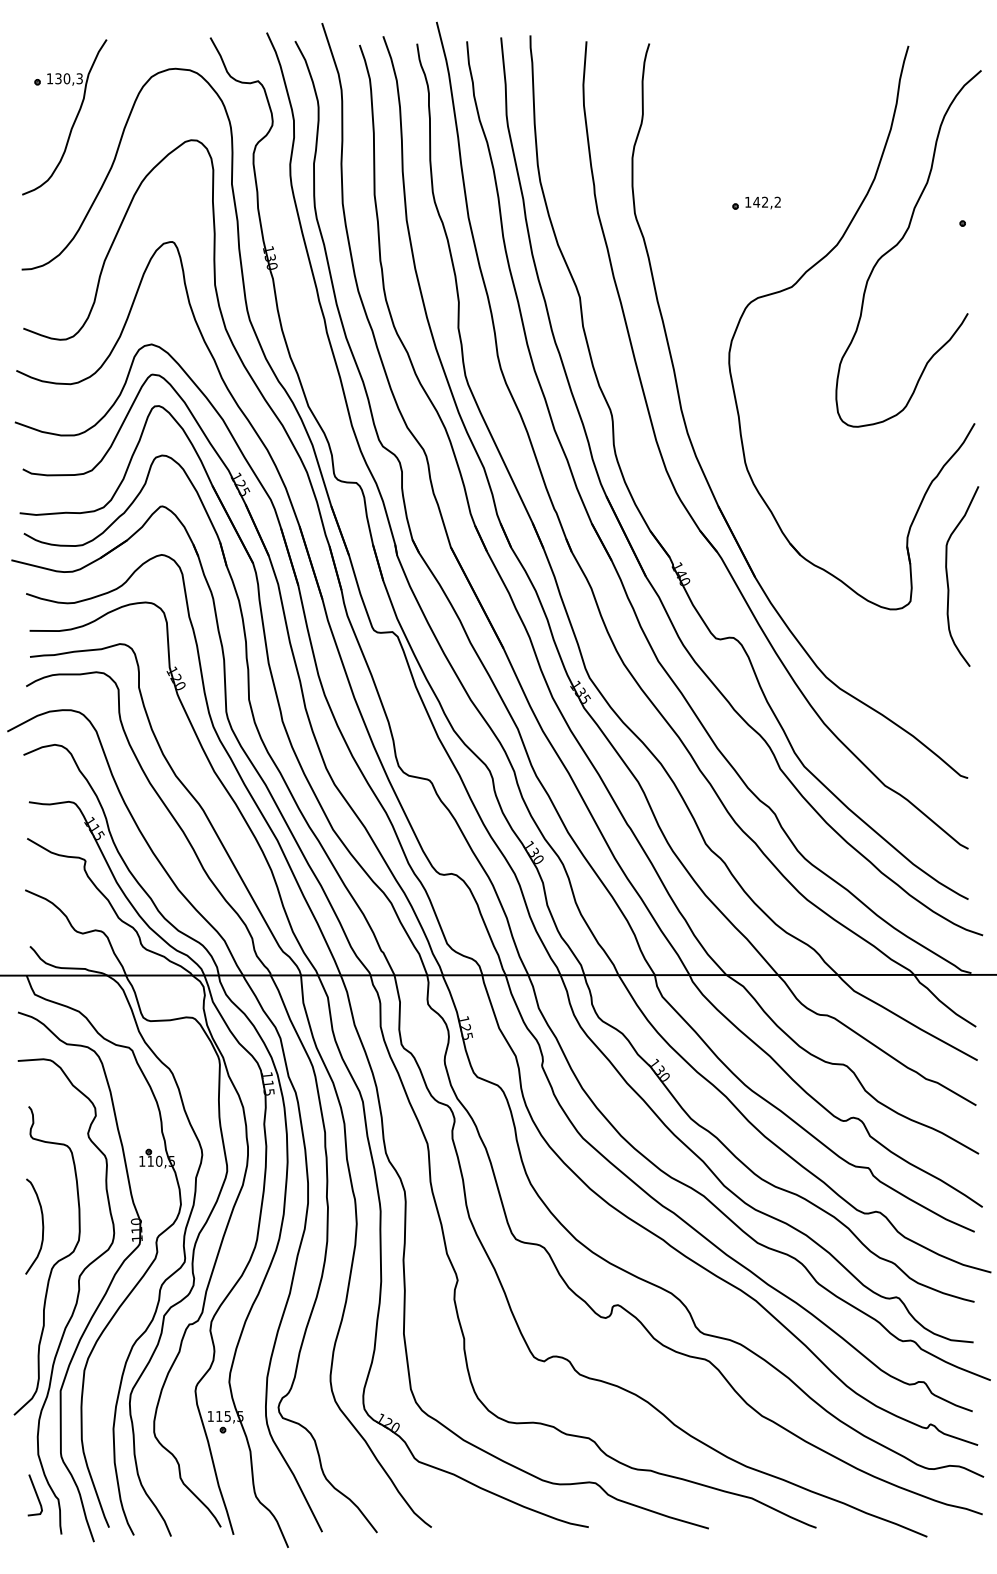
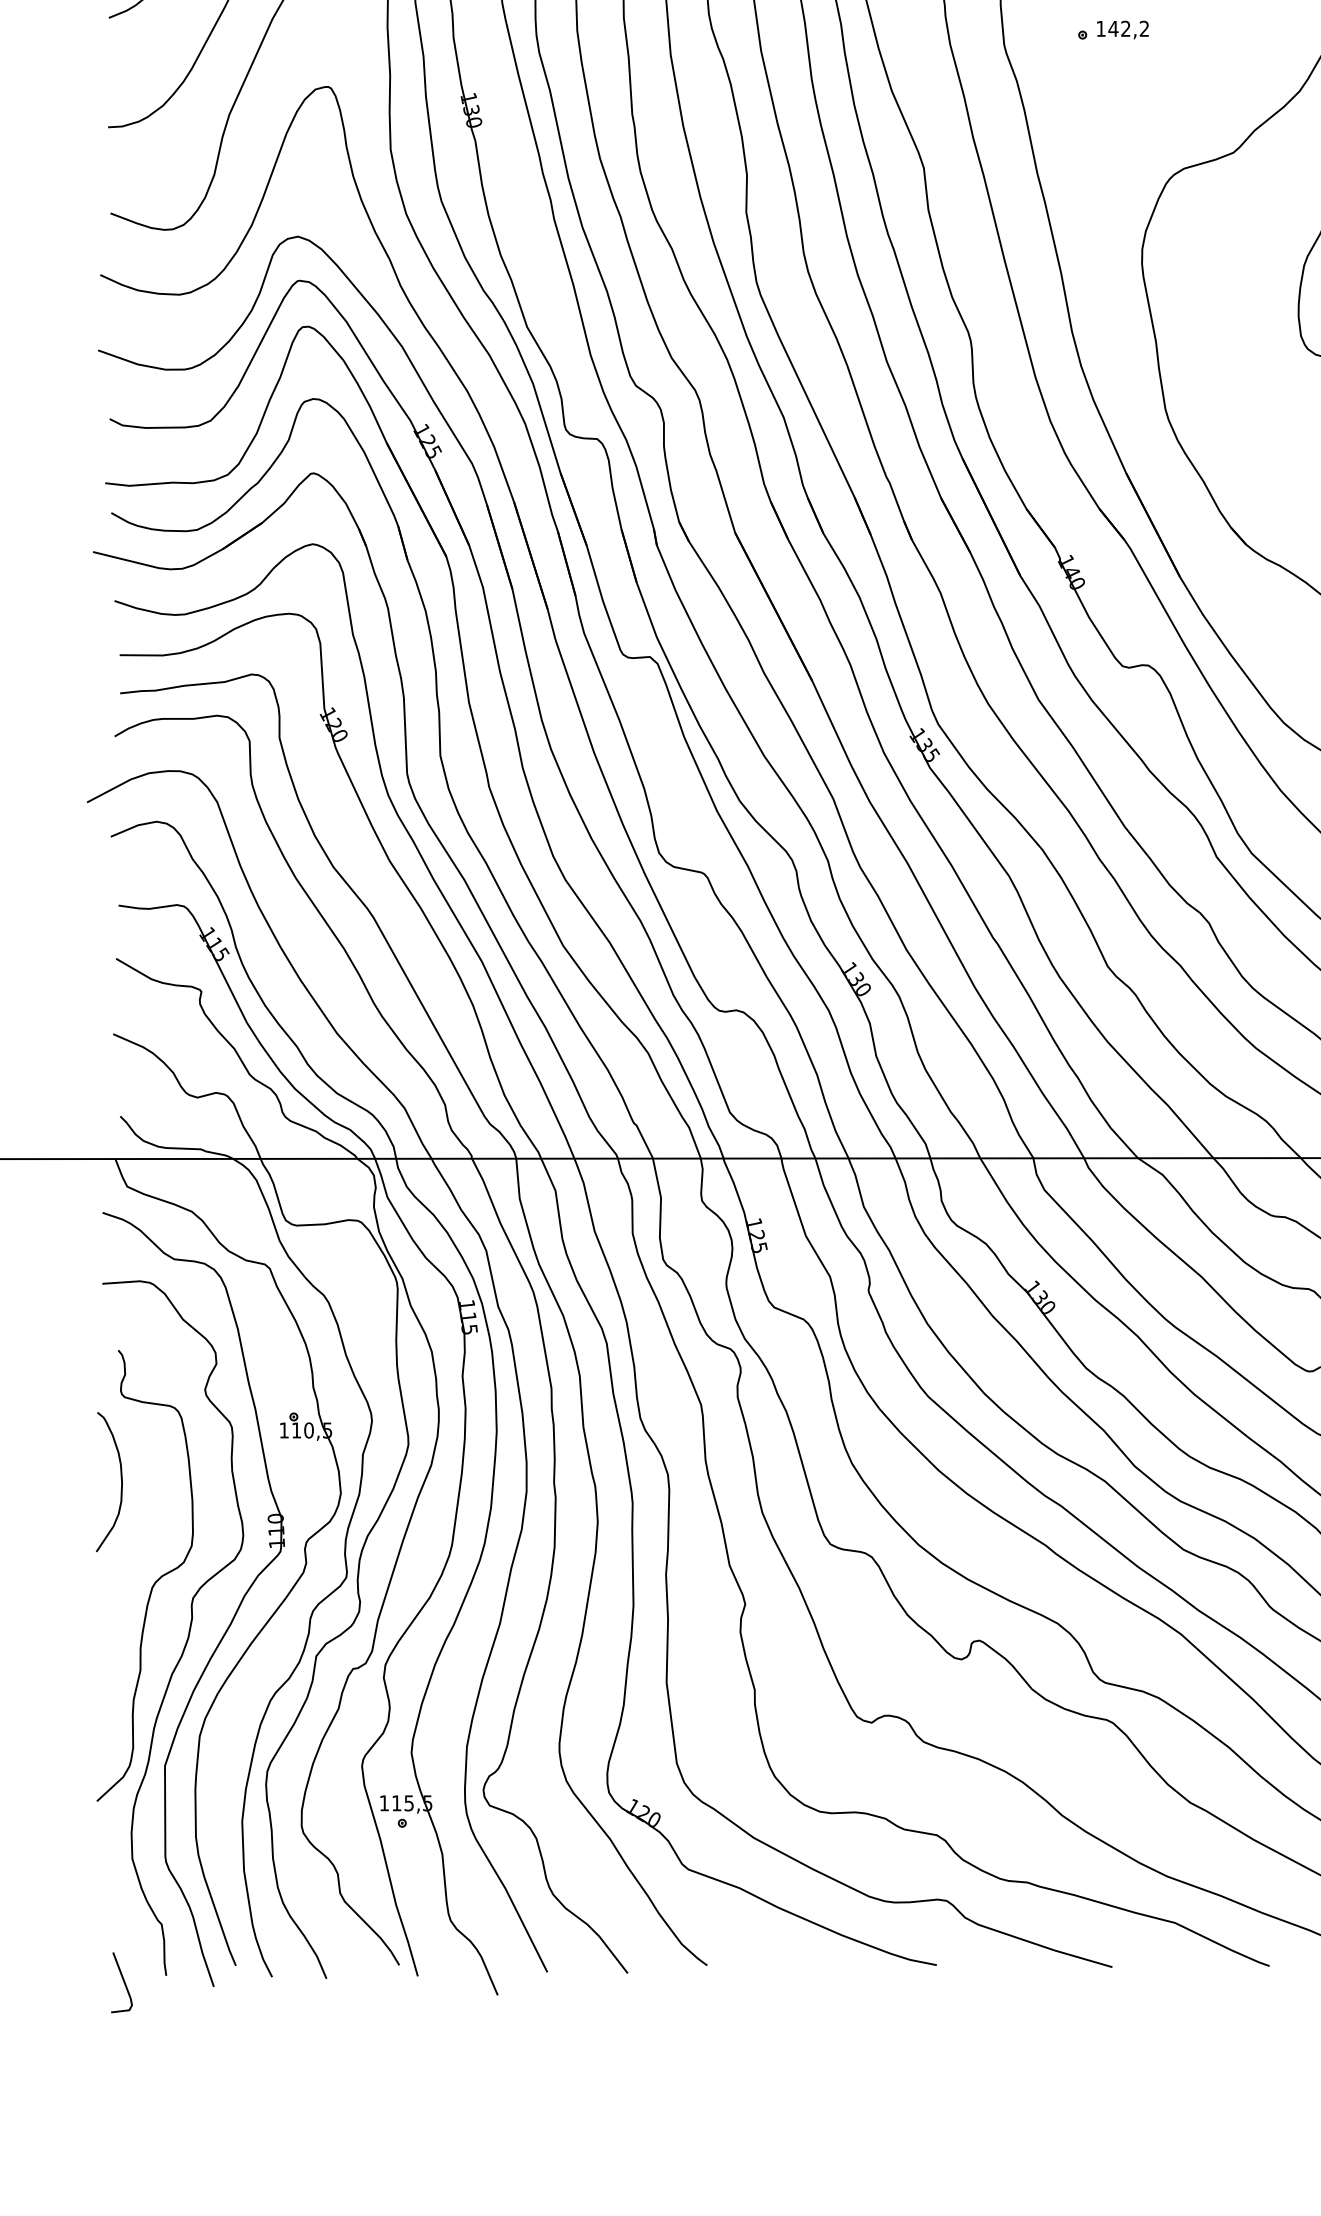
part: (756, 202) -> (1113, 29), moved
curve: (42, 1226) -> (120, 1481), moved
line: (35, 1494) -> (122, 1981), moved

